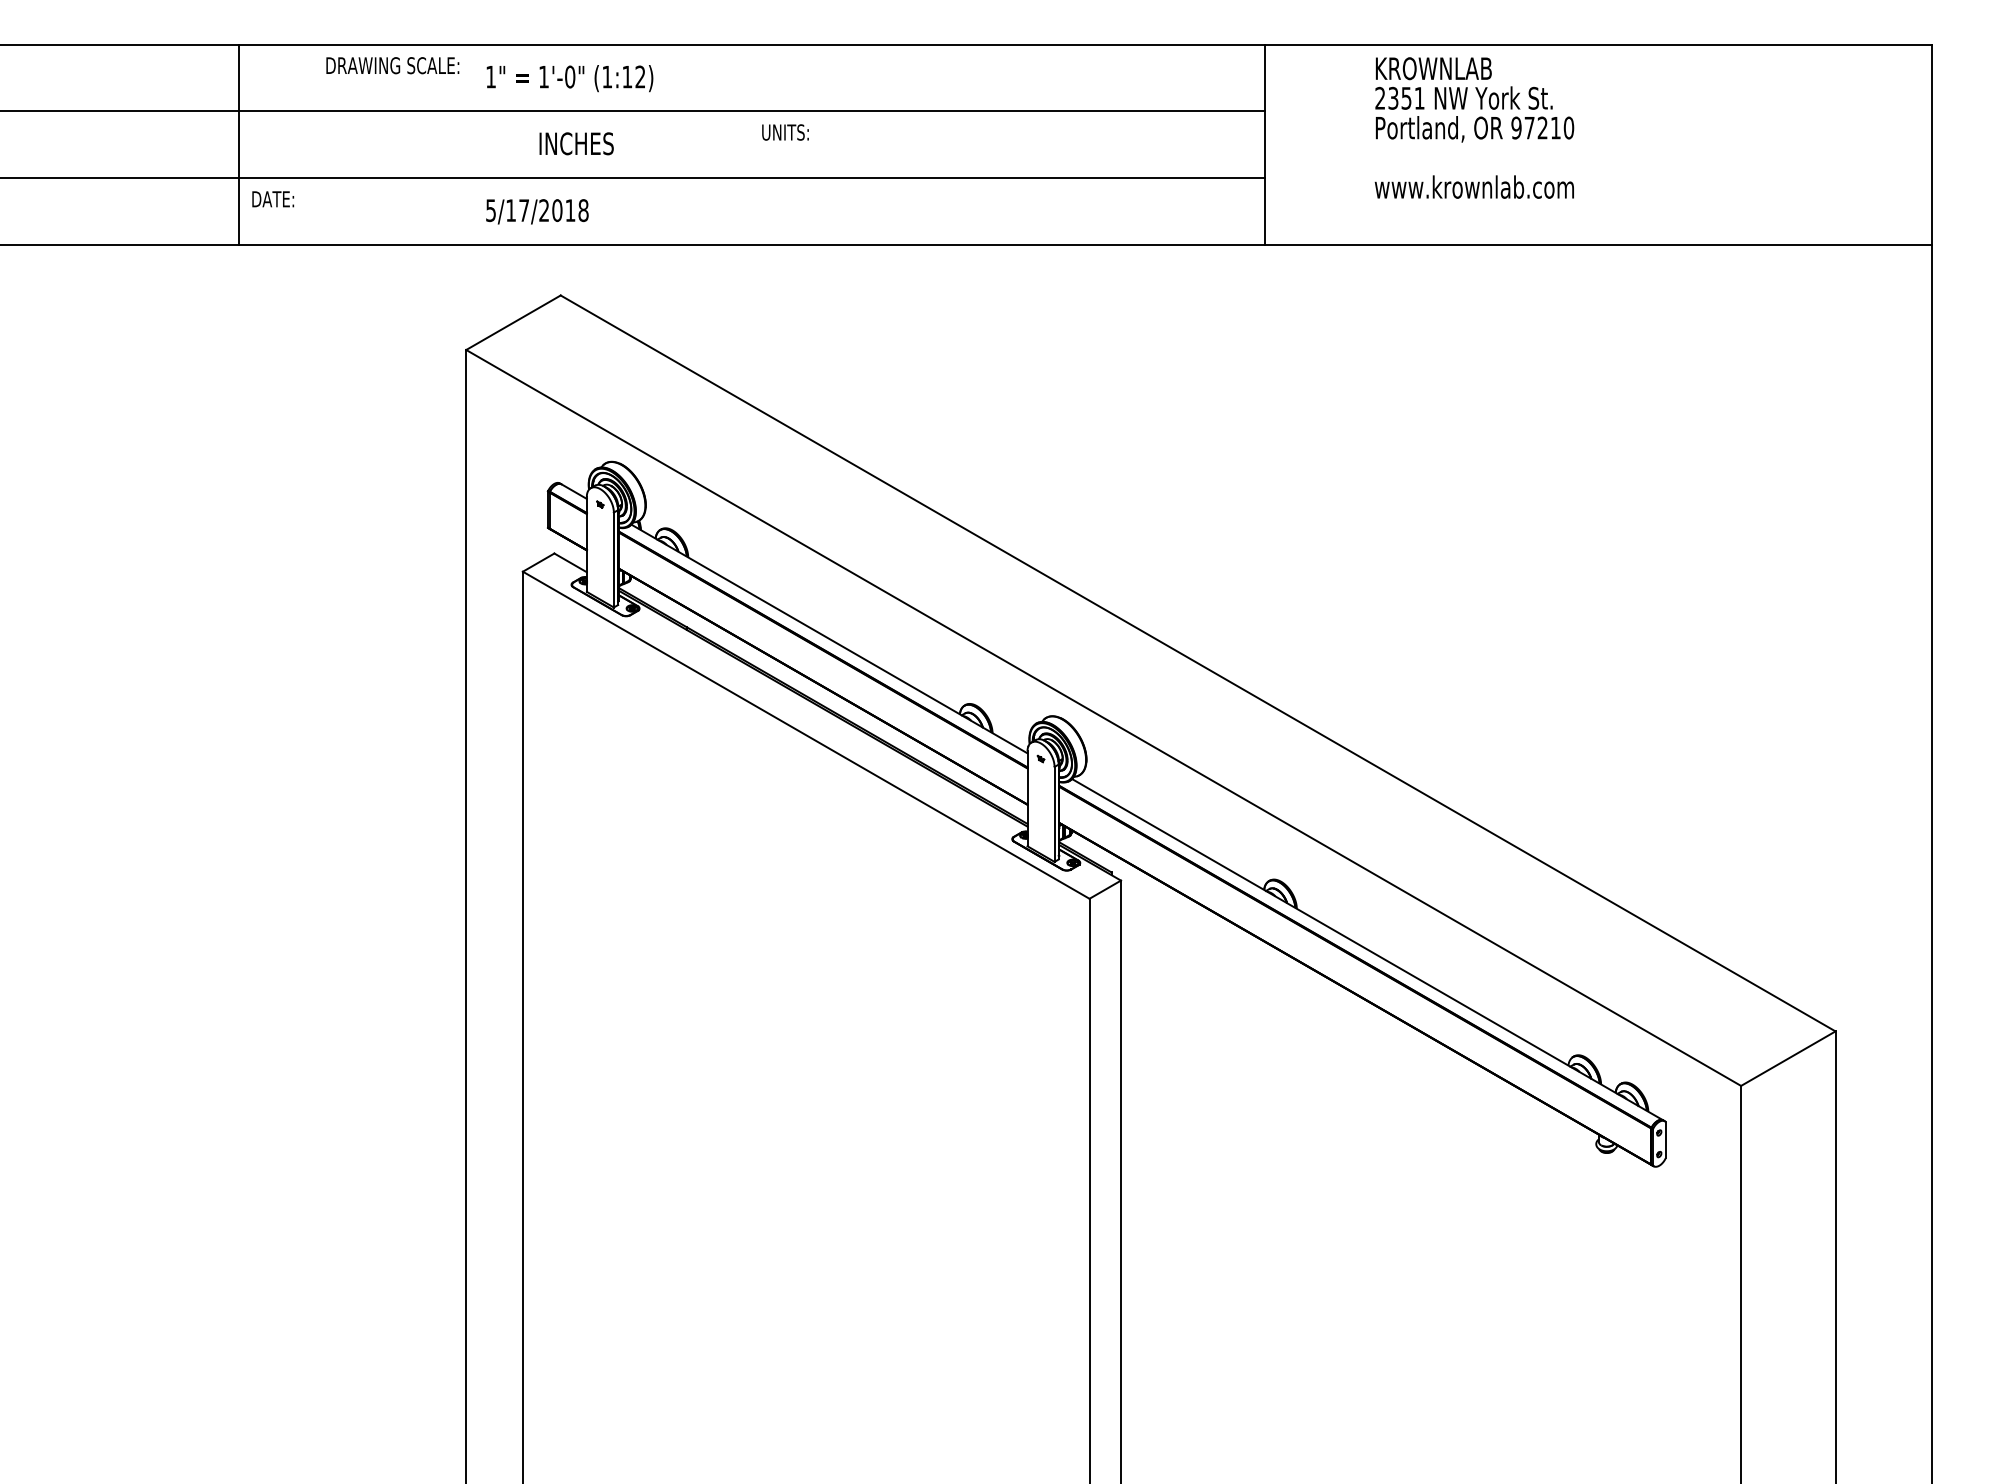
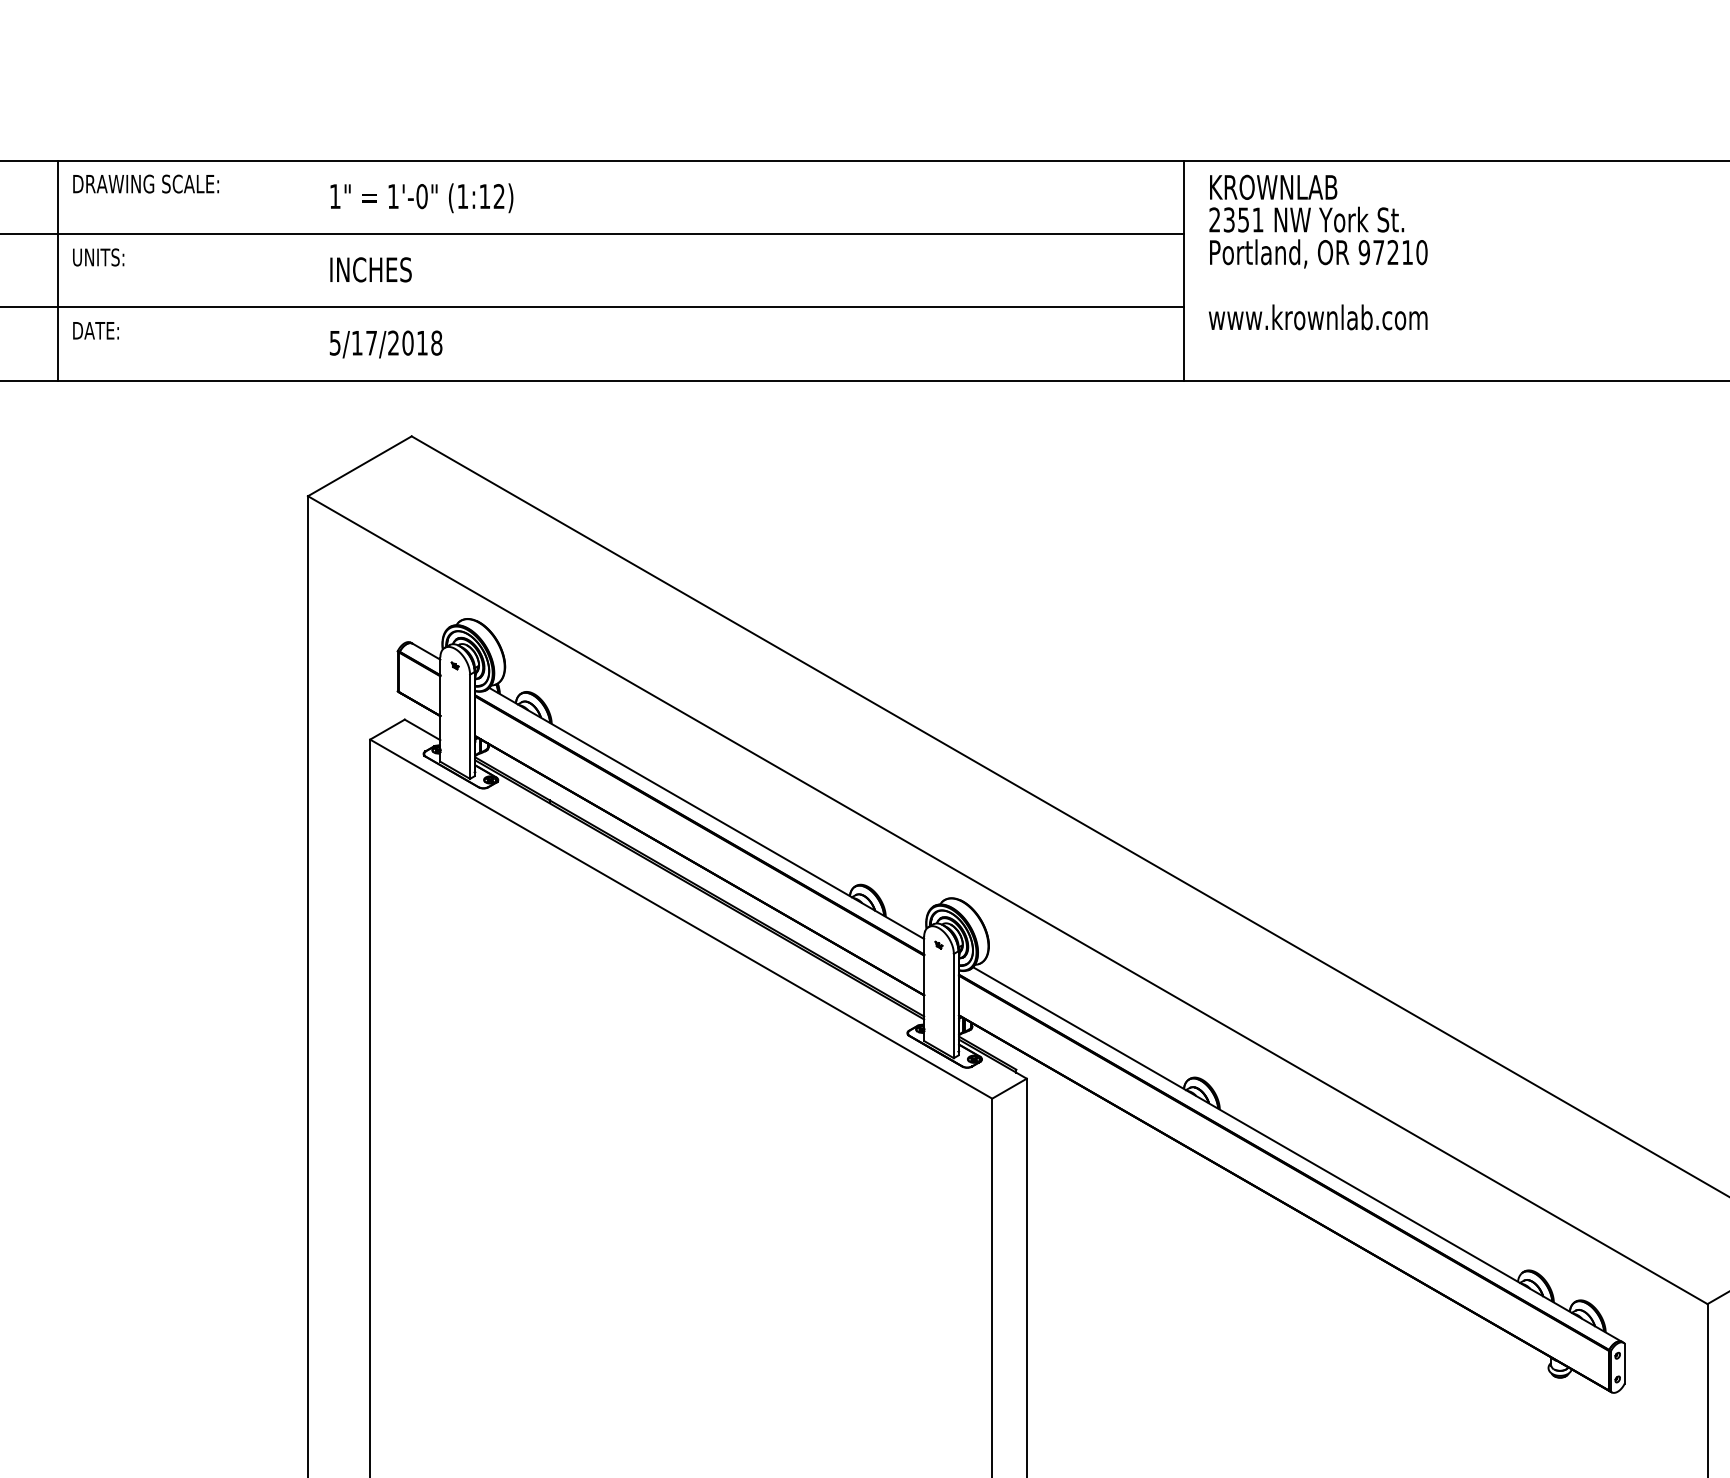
text: (392, 65) -> (145, 183), moved
text: (1474, 127) -> (1318, 251), moved
text: (785, 132) -> (98, 257), moved
text: (576, 143) -> (370, 269), moved

